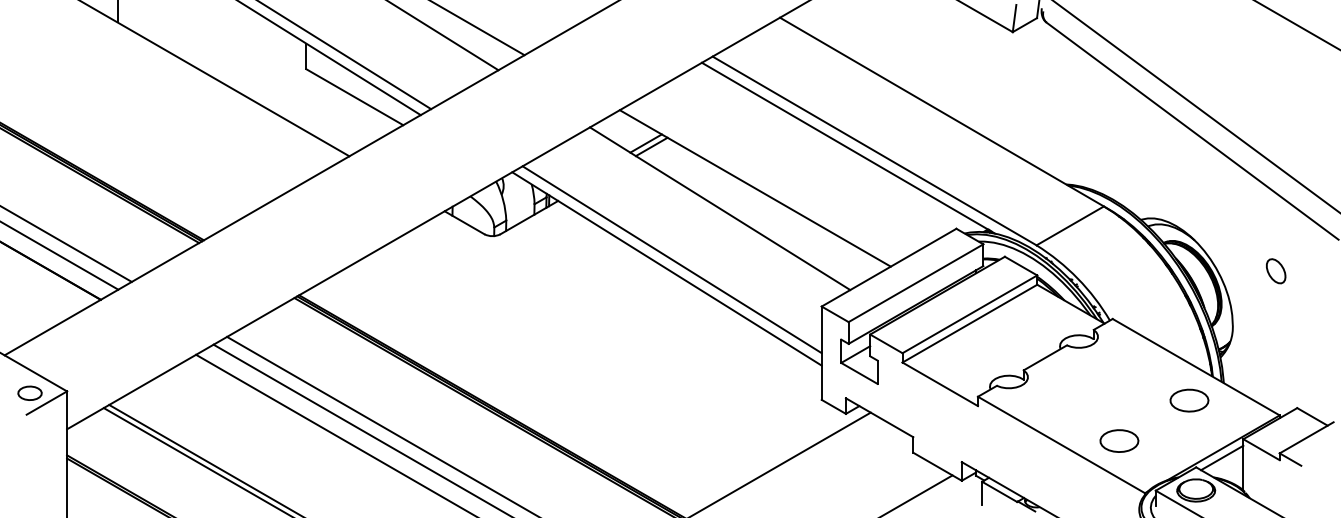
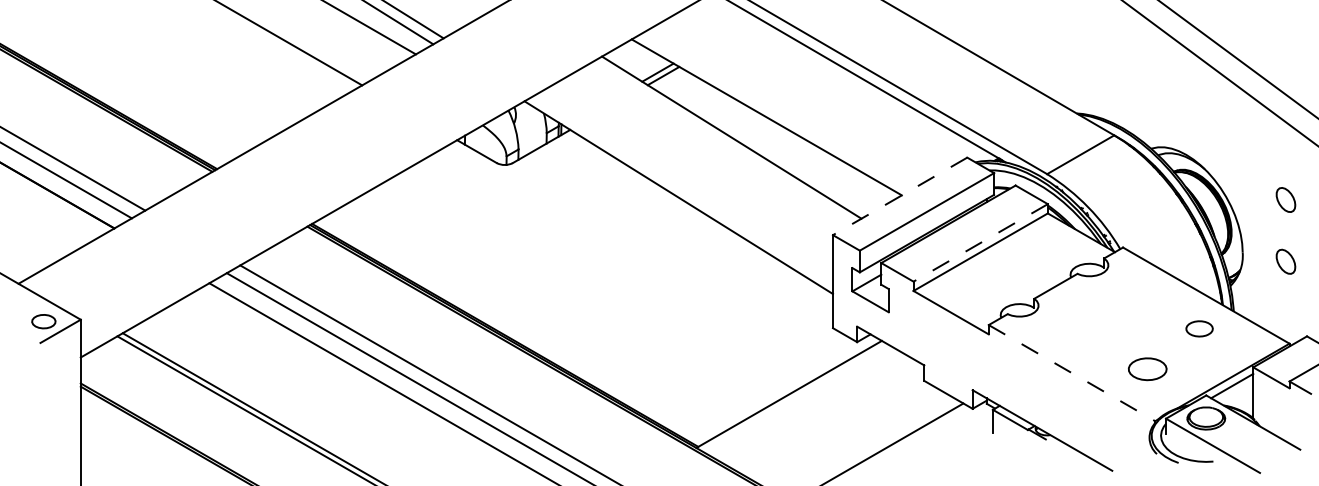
line: (671, 259) -> (683, 188), removed
line: (889, 267) -> (900, 196), solid -> dashed
line: (969, 314) -> (980, 243), solid -> dashed
part: (1276, 333) -> (1286, 262), added
part: (1189, 400) -> (1199, 328), size x0.7
part: (1119, 440) -> (1147, 368), moved
line: (1061, 445) -> (1072, 373), solid -> dashed

